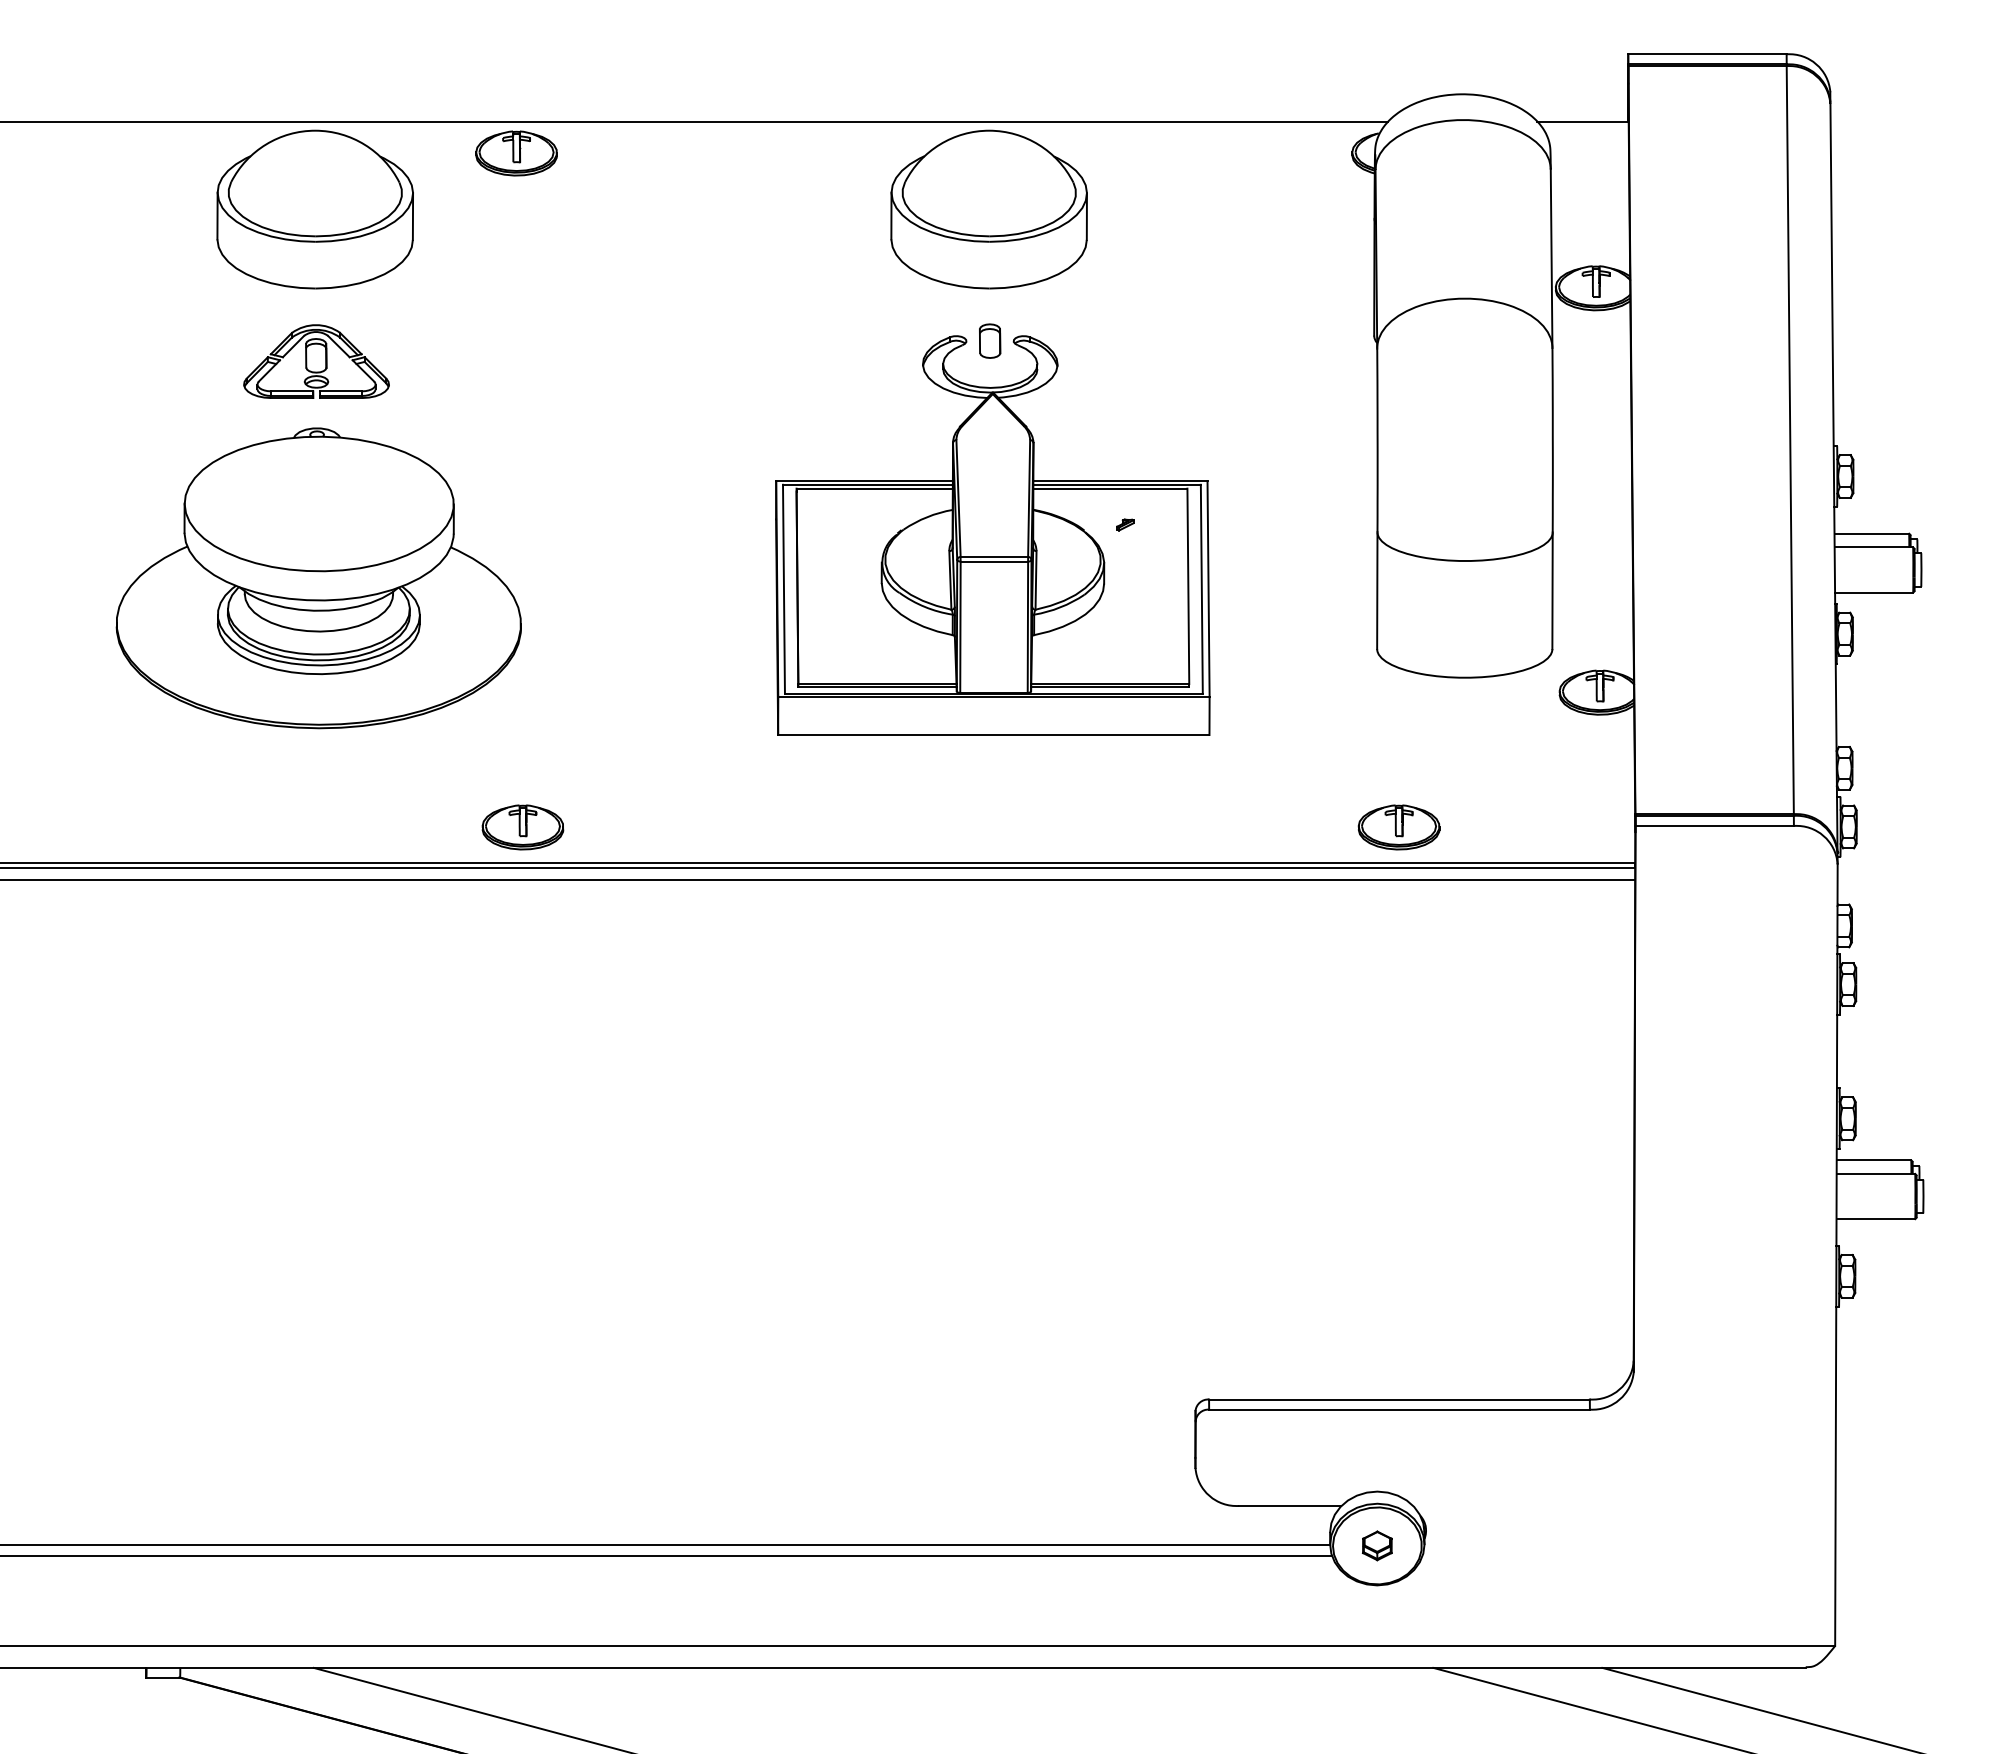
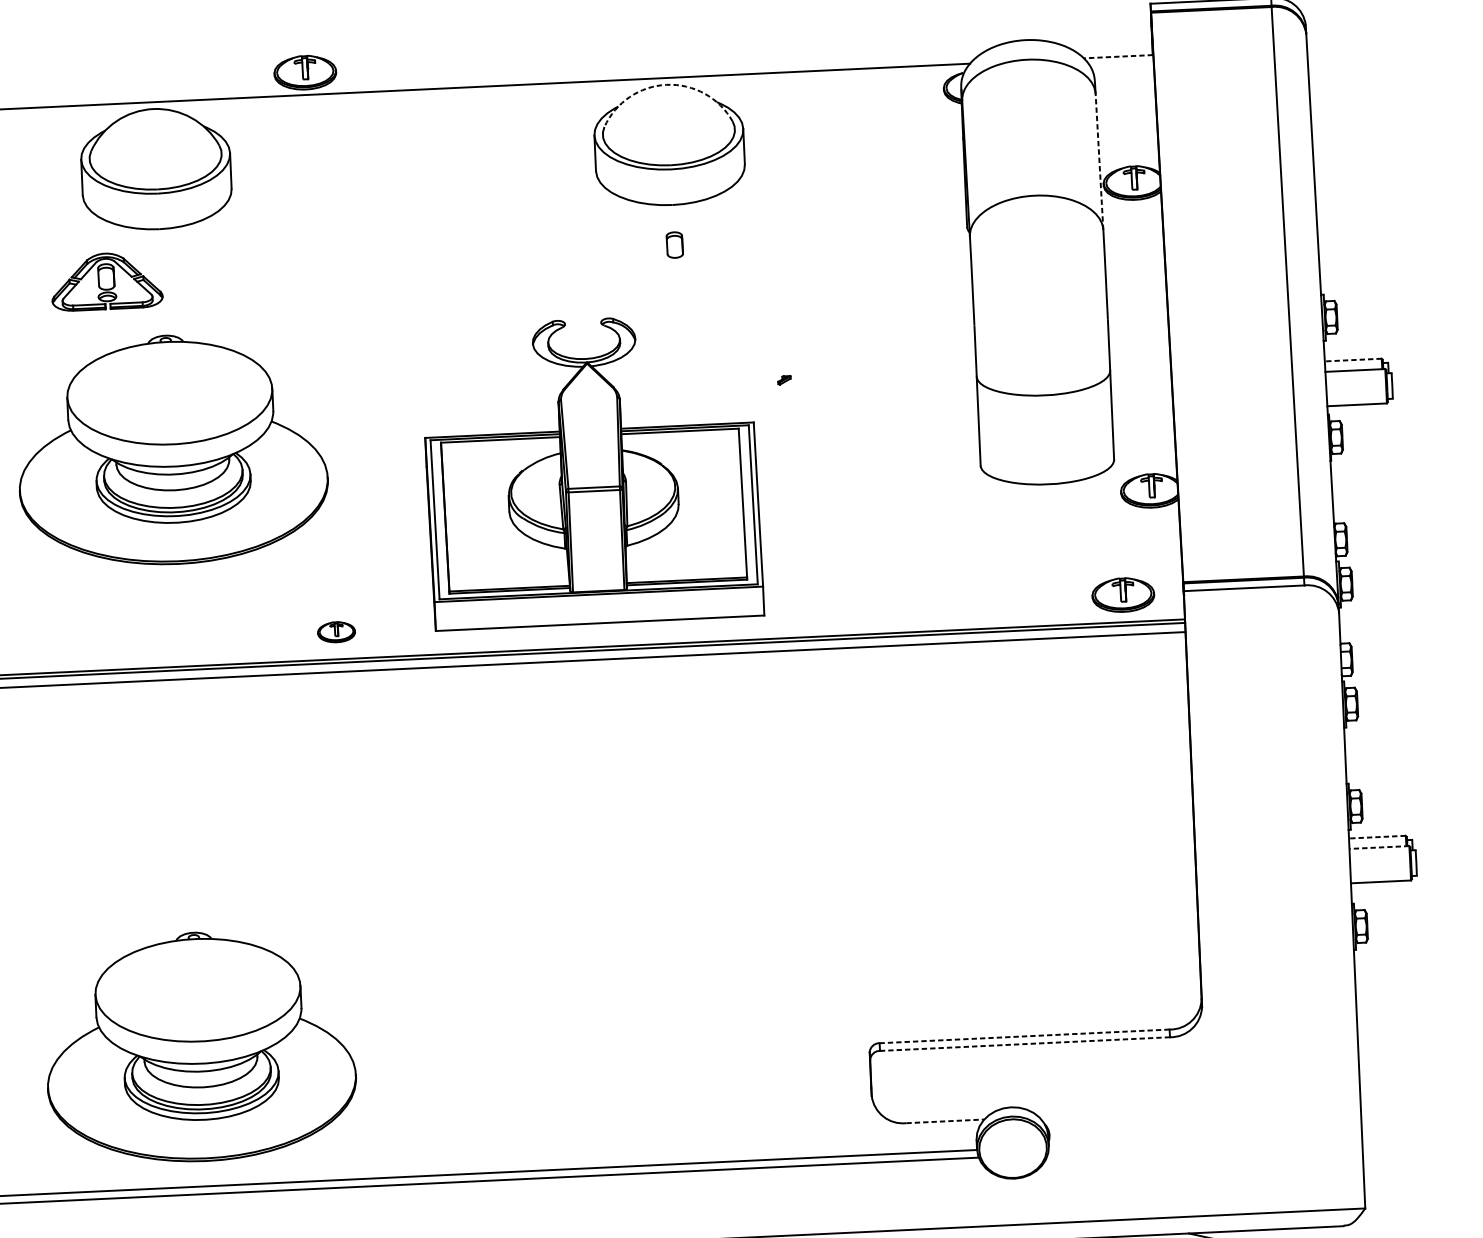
line: (1582, 121) -> (1118, 56), solid -> dashed
arc: (989, 130) -> (666, 84), solid -> dashed
part: (516, 153) -> (305, 72), moved
line: (1551, 258) -> (1099, 161), solid -> dashed
part: (316, 361) -> (106, 281), moved
line: (1871, 533) -> (1352, 359), solid -> dashed
part: (992, 535) -> (591, 471), moved
part: (522, 827) -> (336, 632), size x0.6
part: (1398, 827) -> (1122, 595), moved
line: (1873, 1160) -> (1377, 837), solid -> dashed
line: (1875, 1173) -> (1379, 847), solid -> dashed
part: (318, 1362) -> (200, 1047), added
line: (1398, 1399) -> (1023, 1036), solid -> dashed
line: (1399, 1409) -> (1024, 1043), solid -> dashed
line: (1290, 1505) -> (945, 1121), solid -> dashed
part: (1377, 1545) -> (1013, 1148), removed

